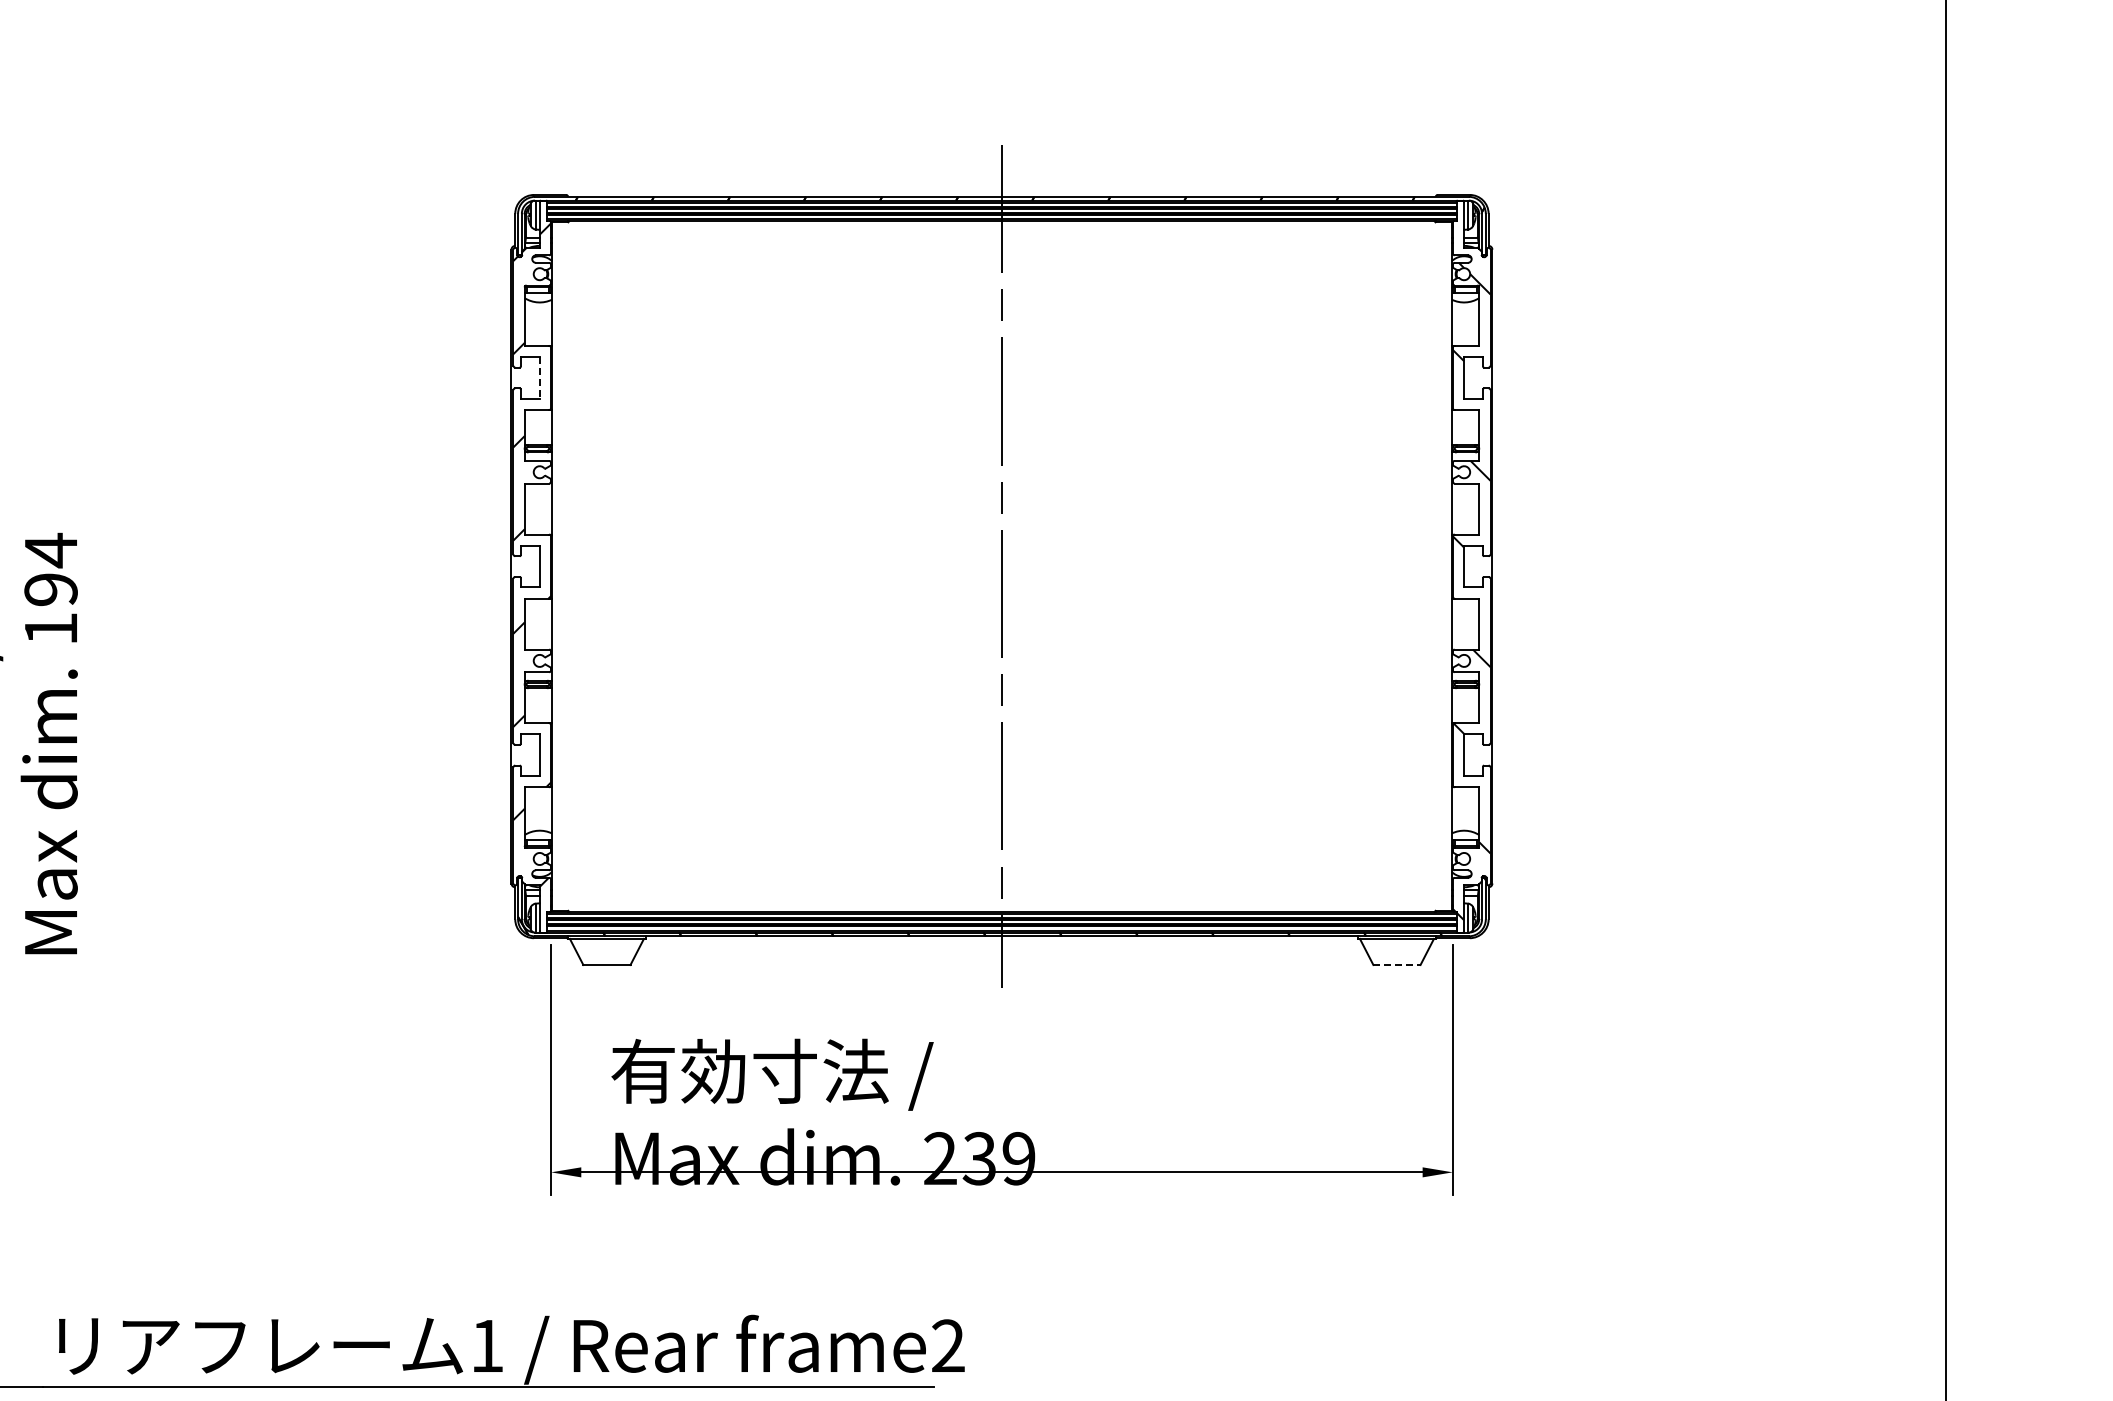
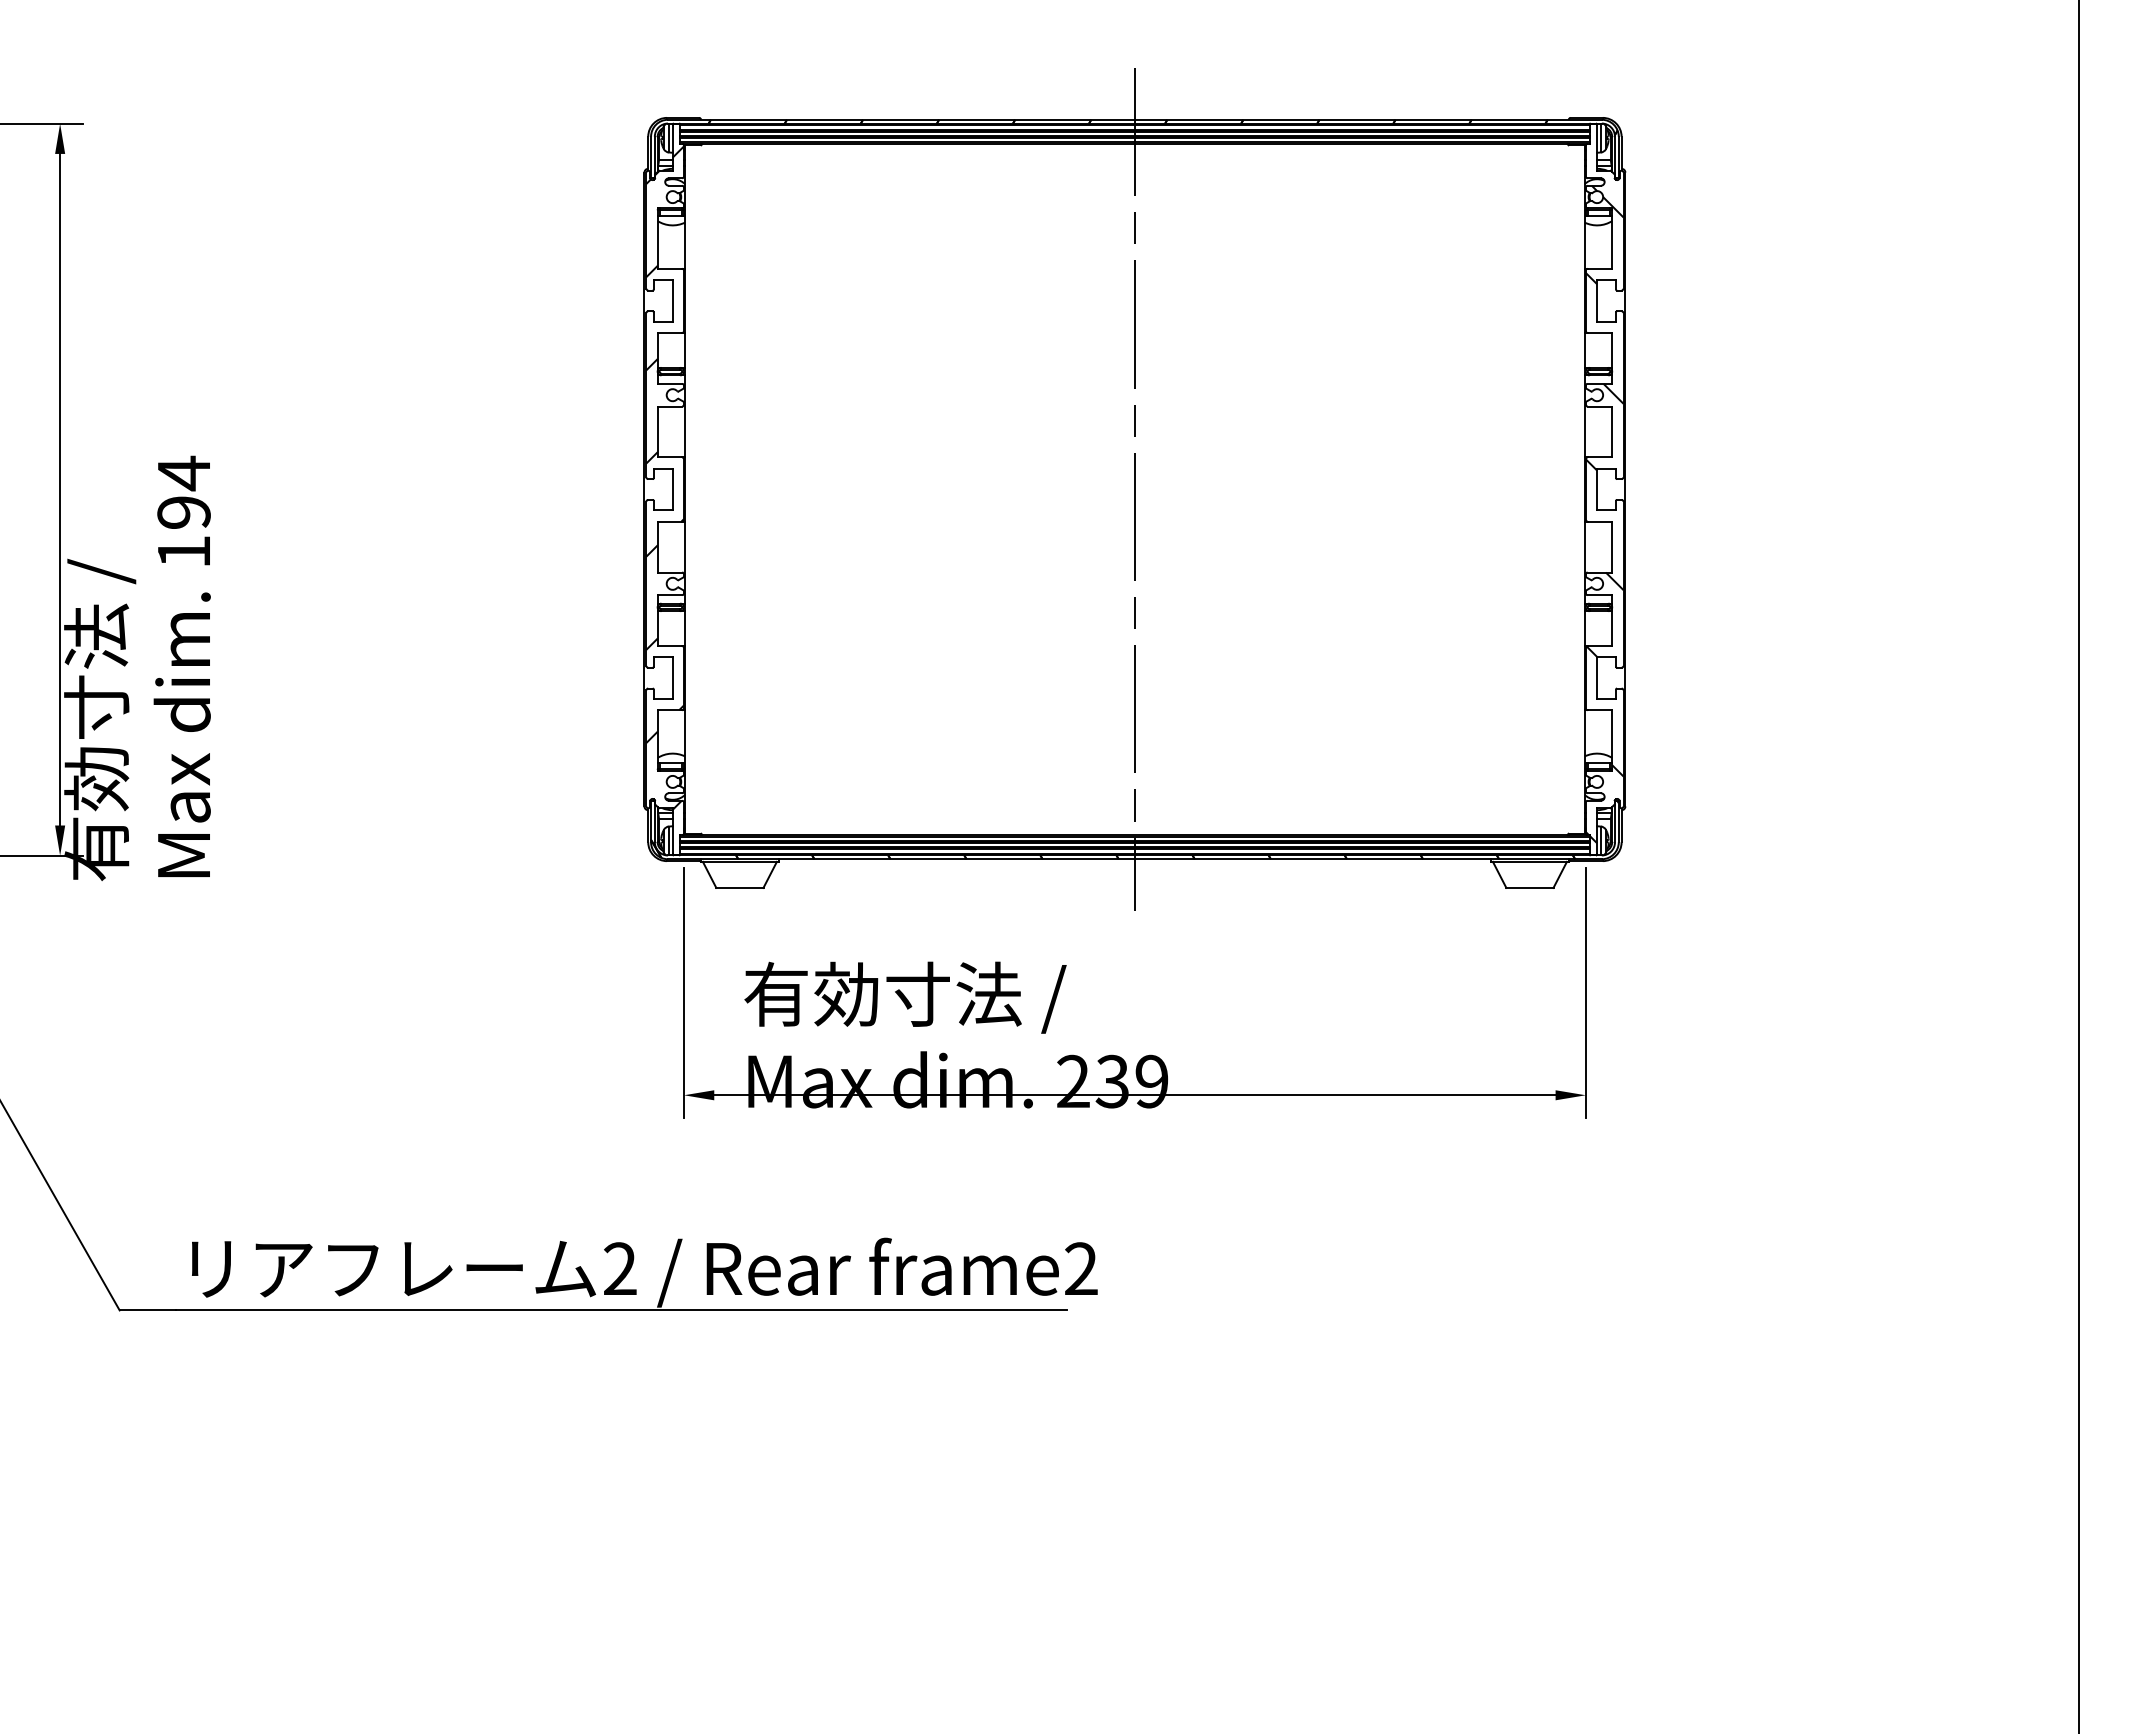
line: (539, 377) -> (672, 300), dashed -> solid
line: (1396, 964) -> (1529, 887), dashed -> solid
text: (487, 1345) -> (620, 1268), 1 -> 2

